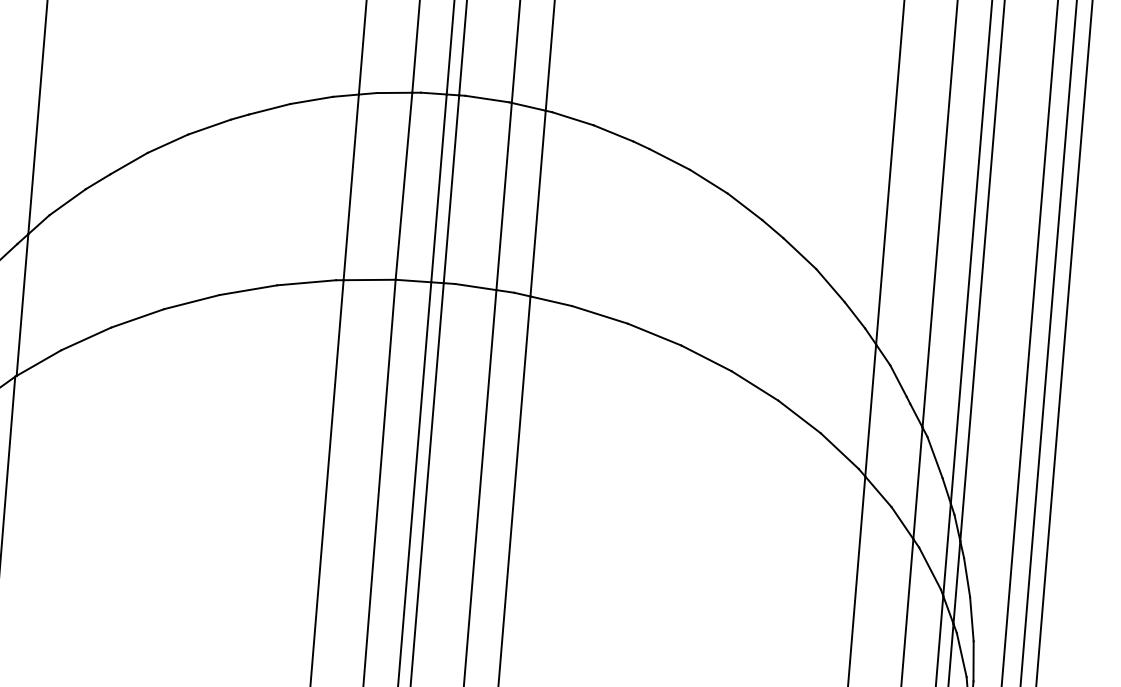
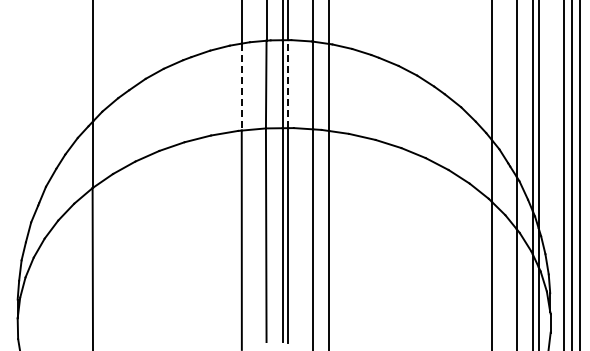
line: (350, 188) -> (241, 87), solid -> dashed
line: (451, 189) -> (288, 84), solid -> dashed

